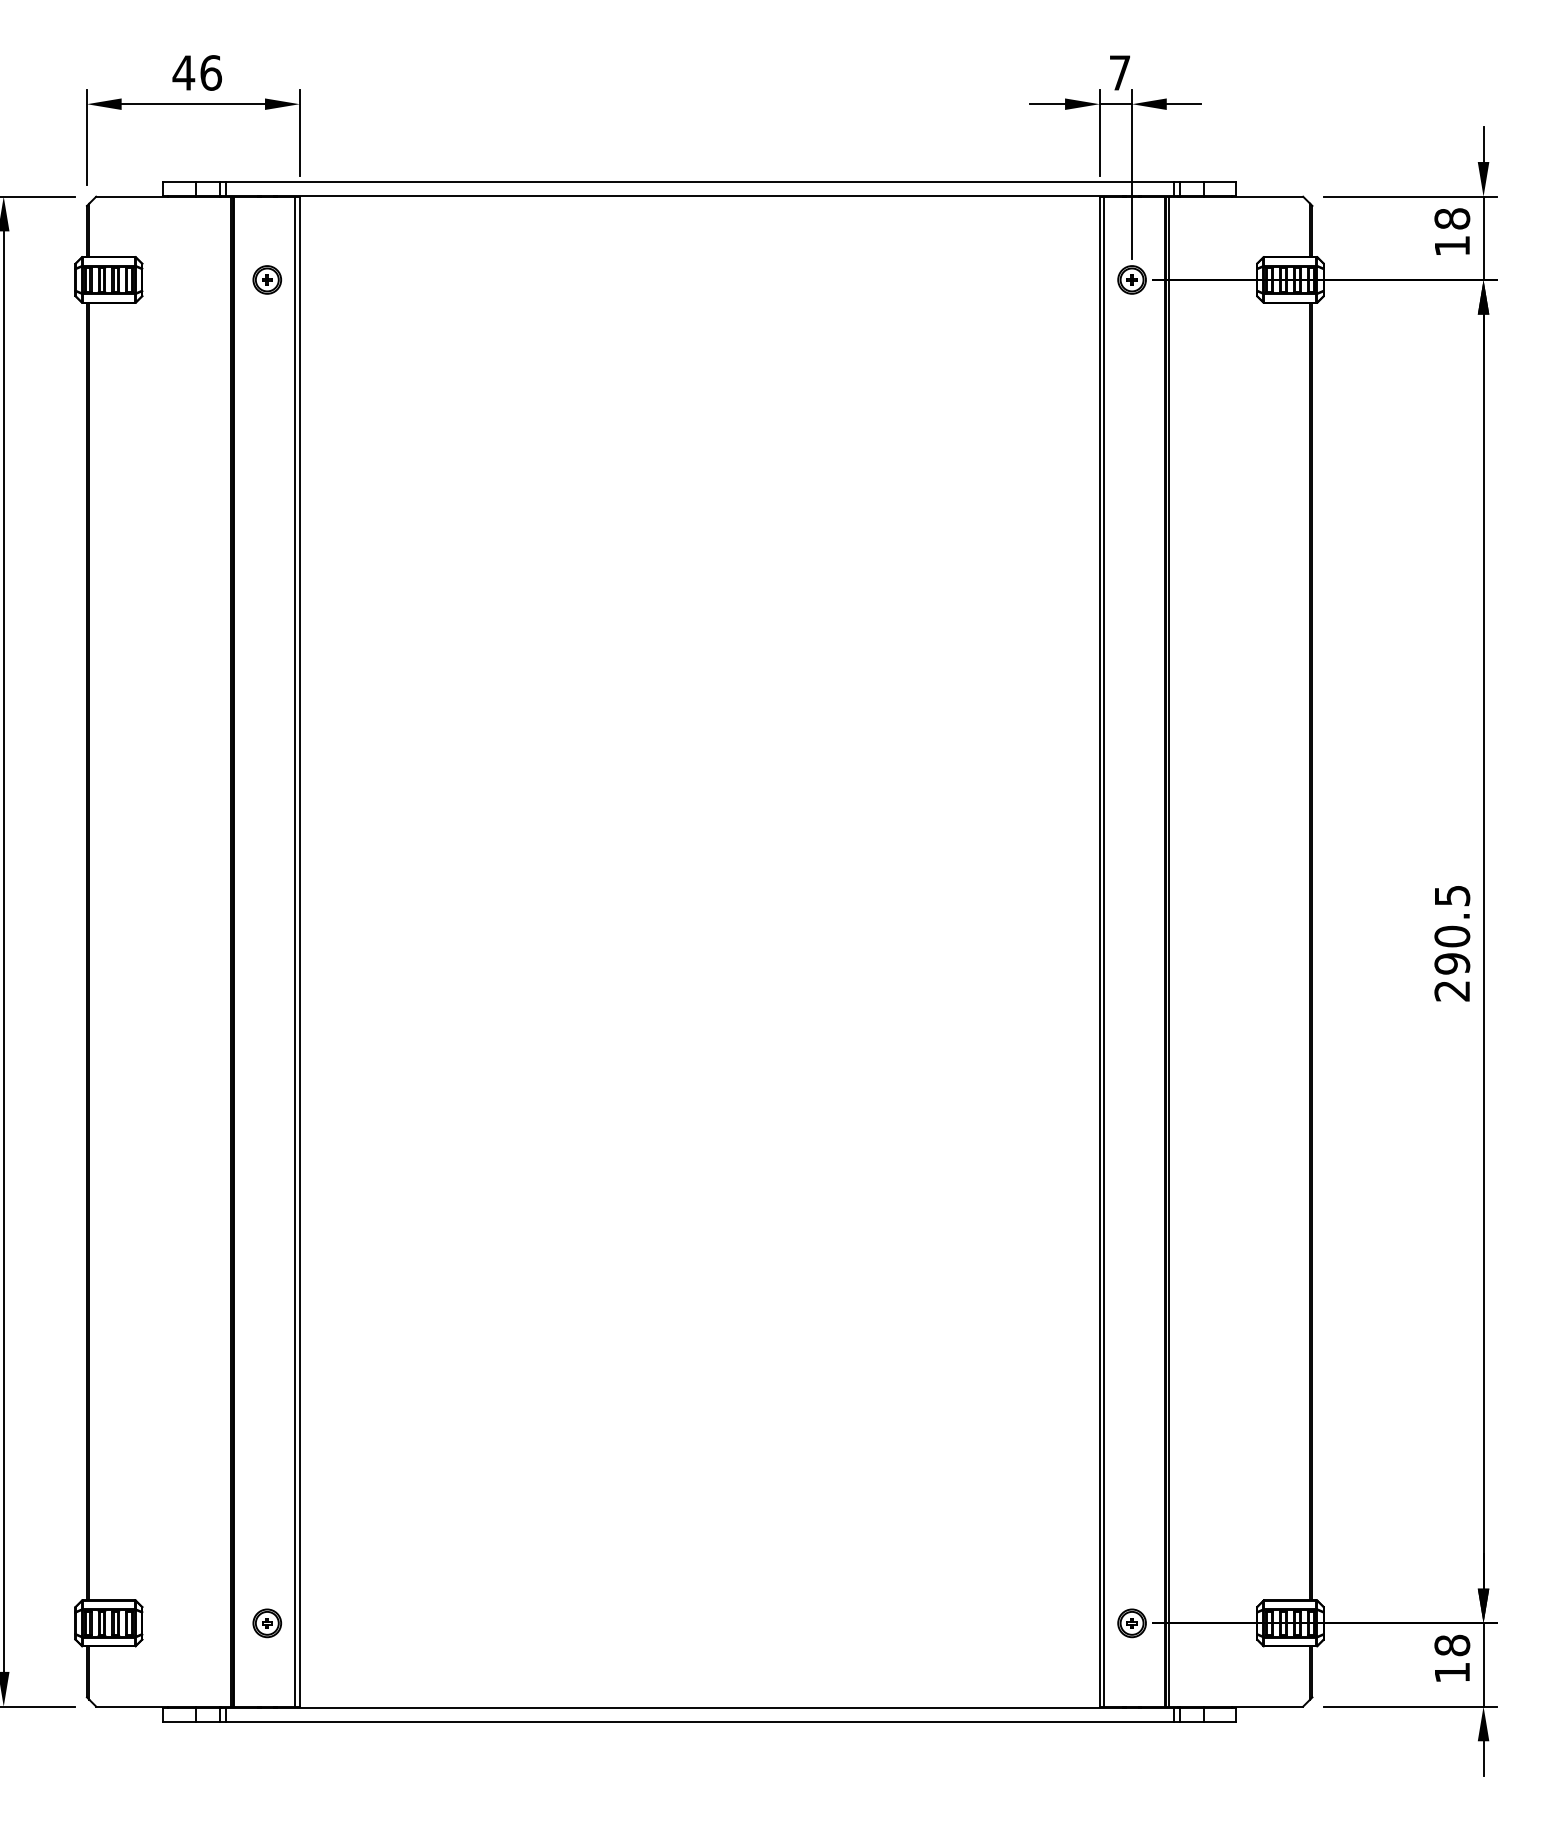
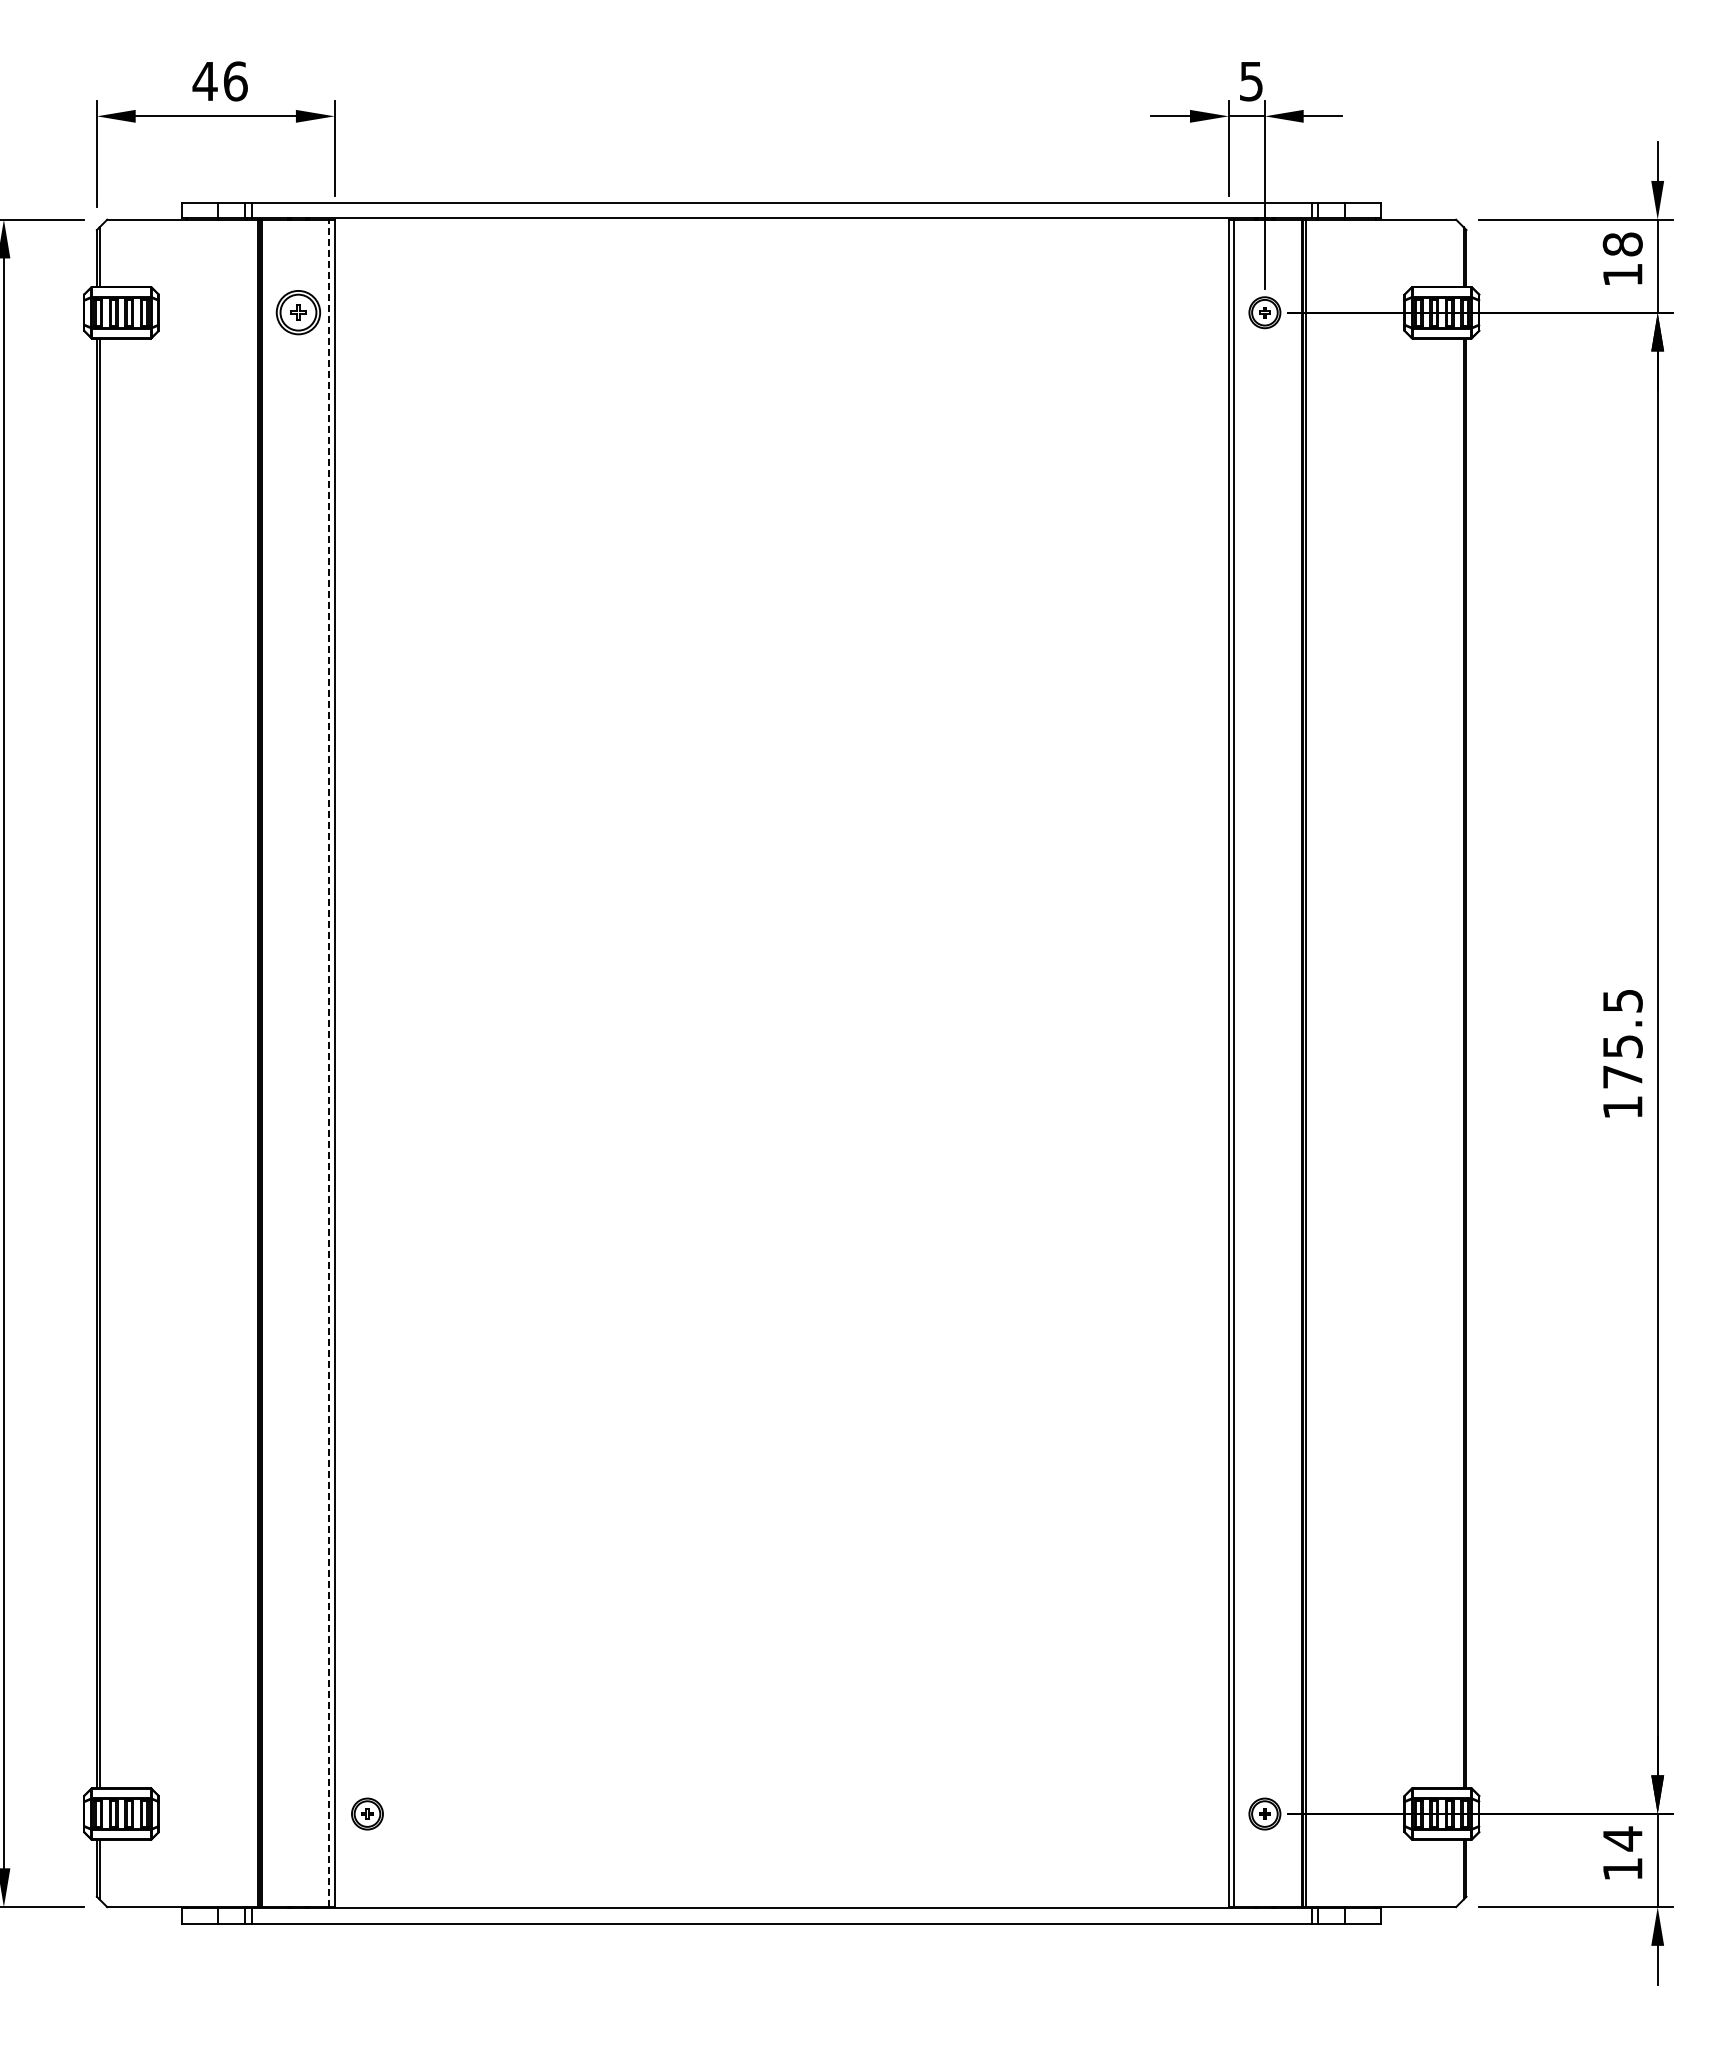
text: (1120, 73) -> (1251, 81), 7 -> 5
part: (267, 279) -> (298, 312), size x1.4
line: (295, 951) -> (329, 1063), solid -> dashed
text: (1452, 963) -> (1622, 1076), 290.5 -> 175.5
part: (267, 1622) -> (367, 1813), moved
text: (1452, 1645) -> (1622, 1838), 18 -> 14

